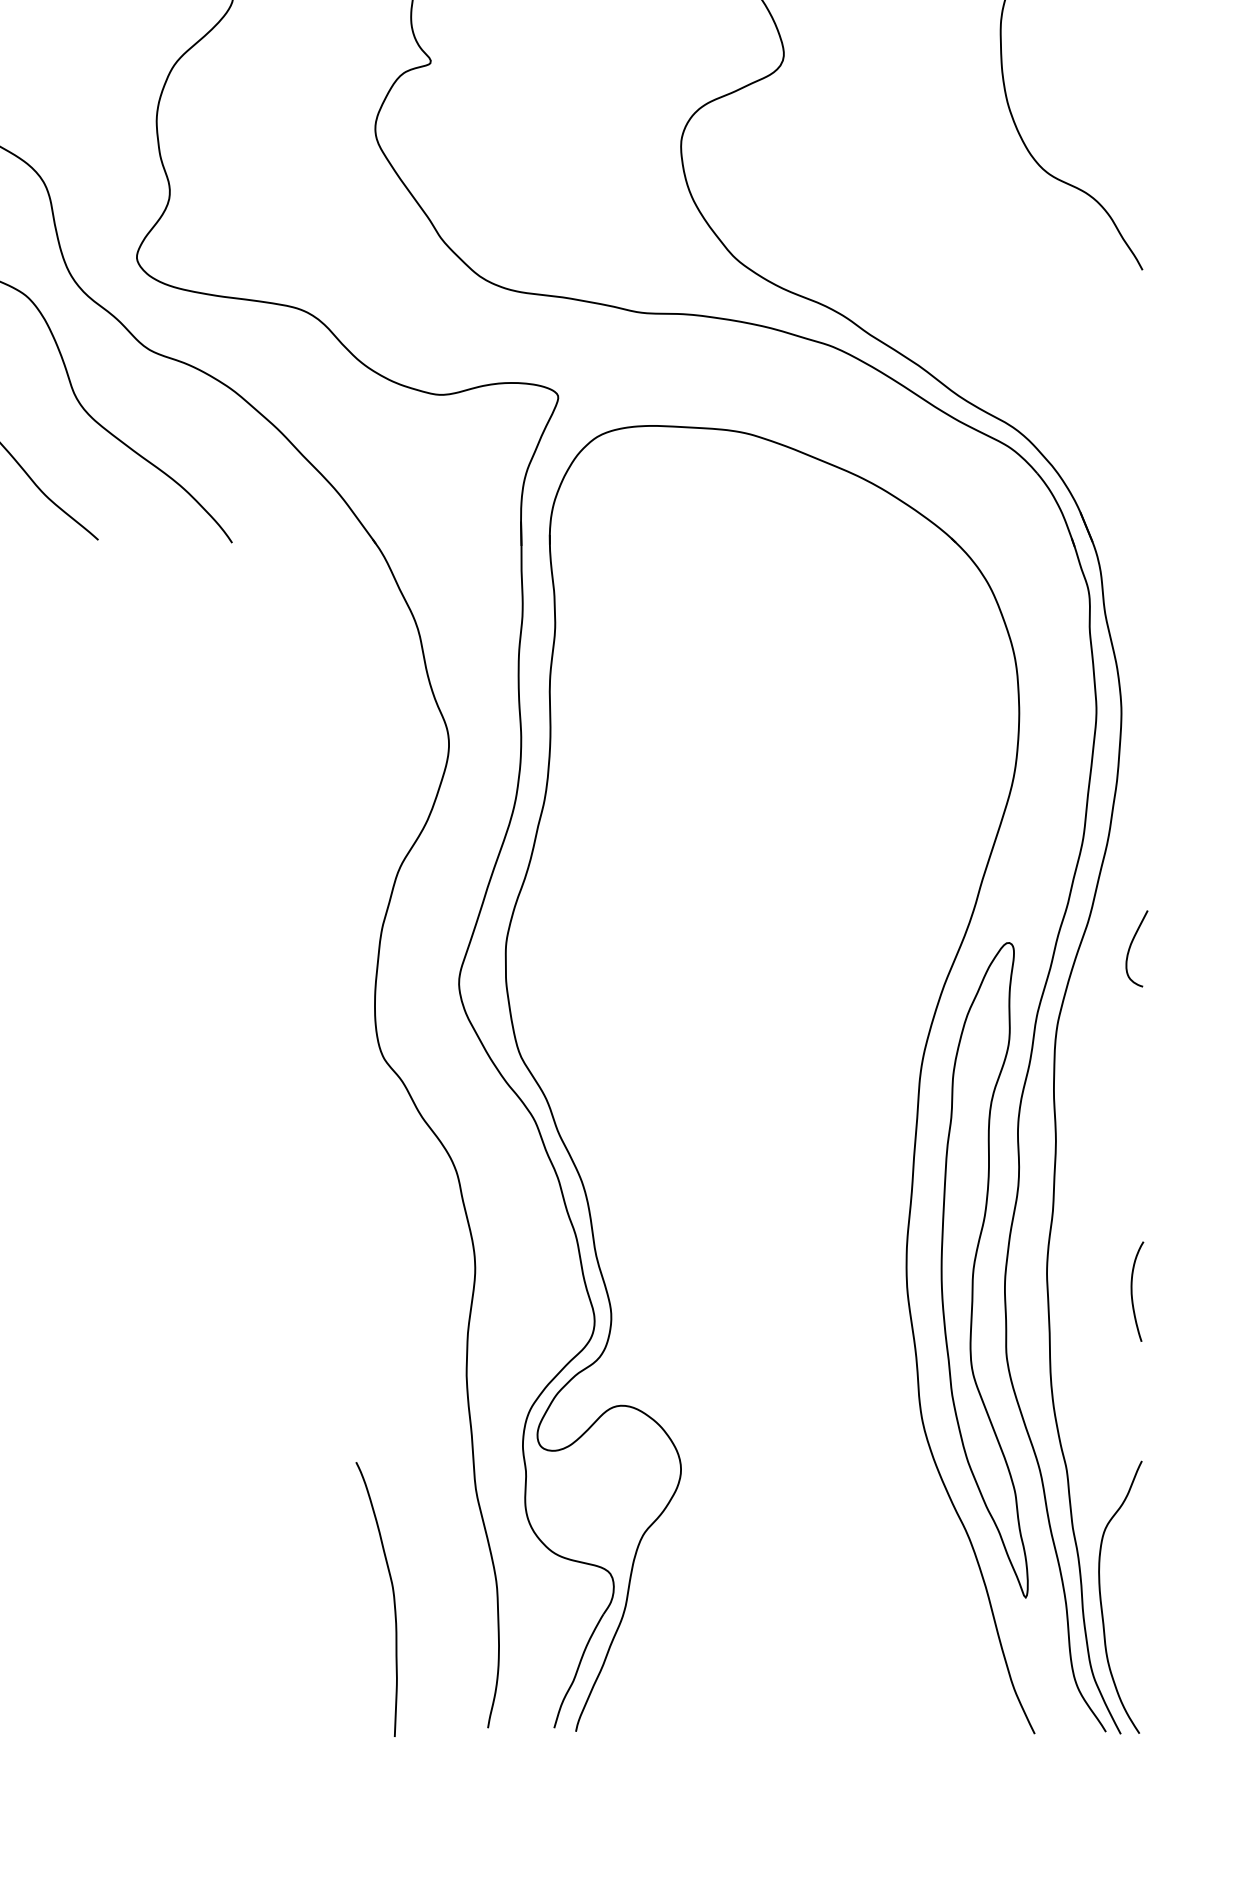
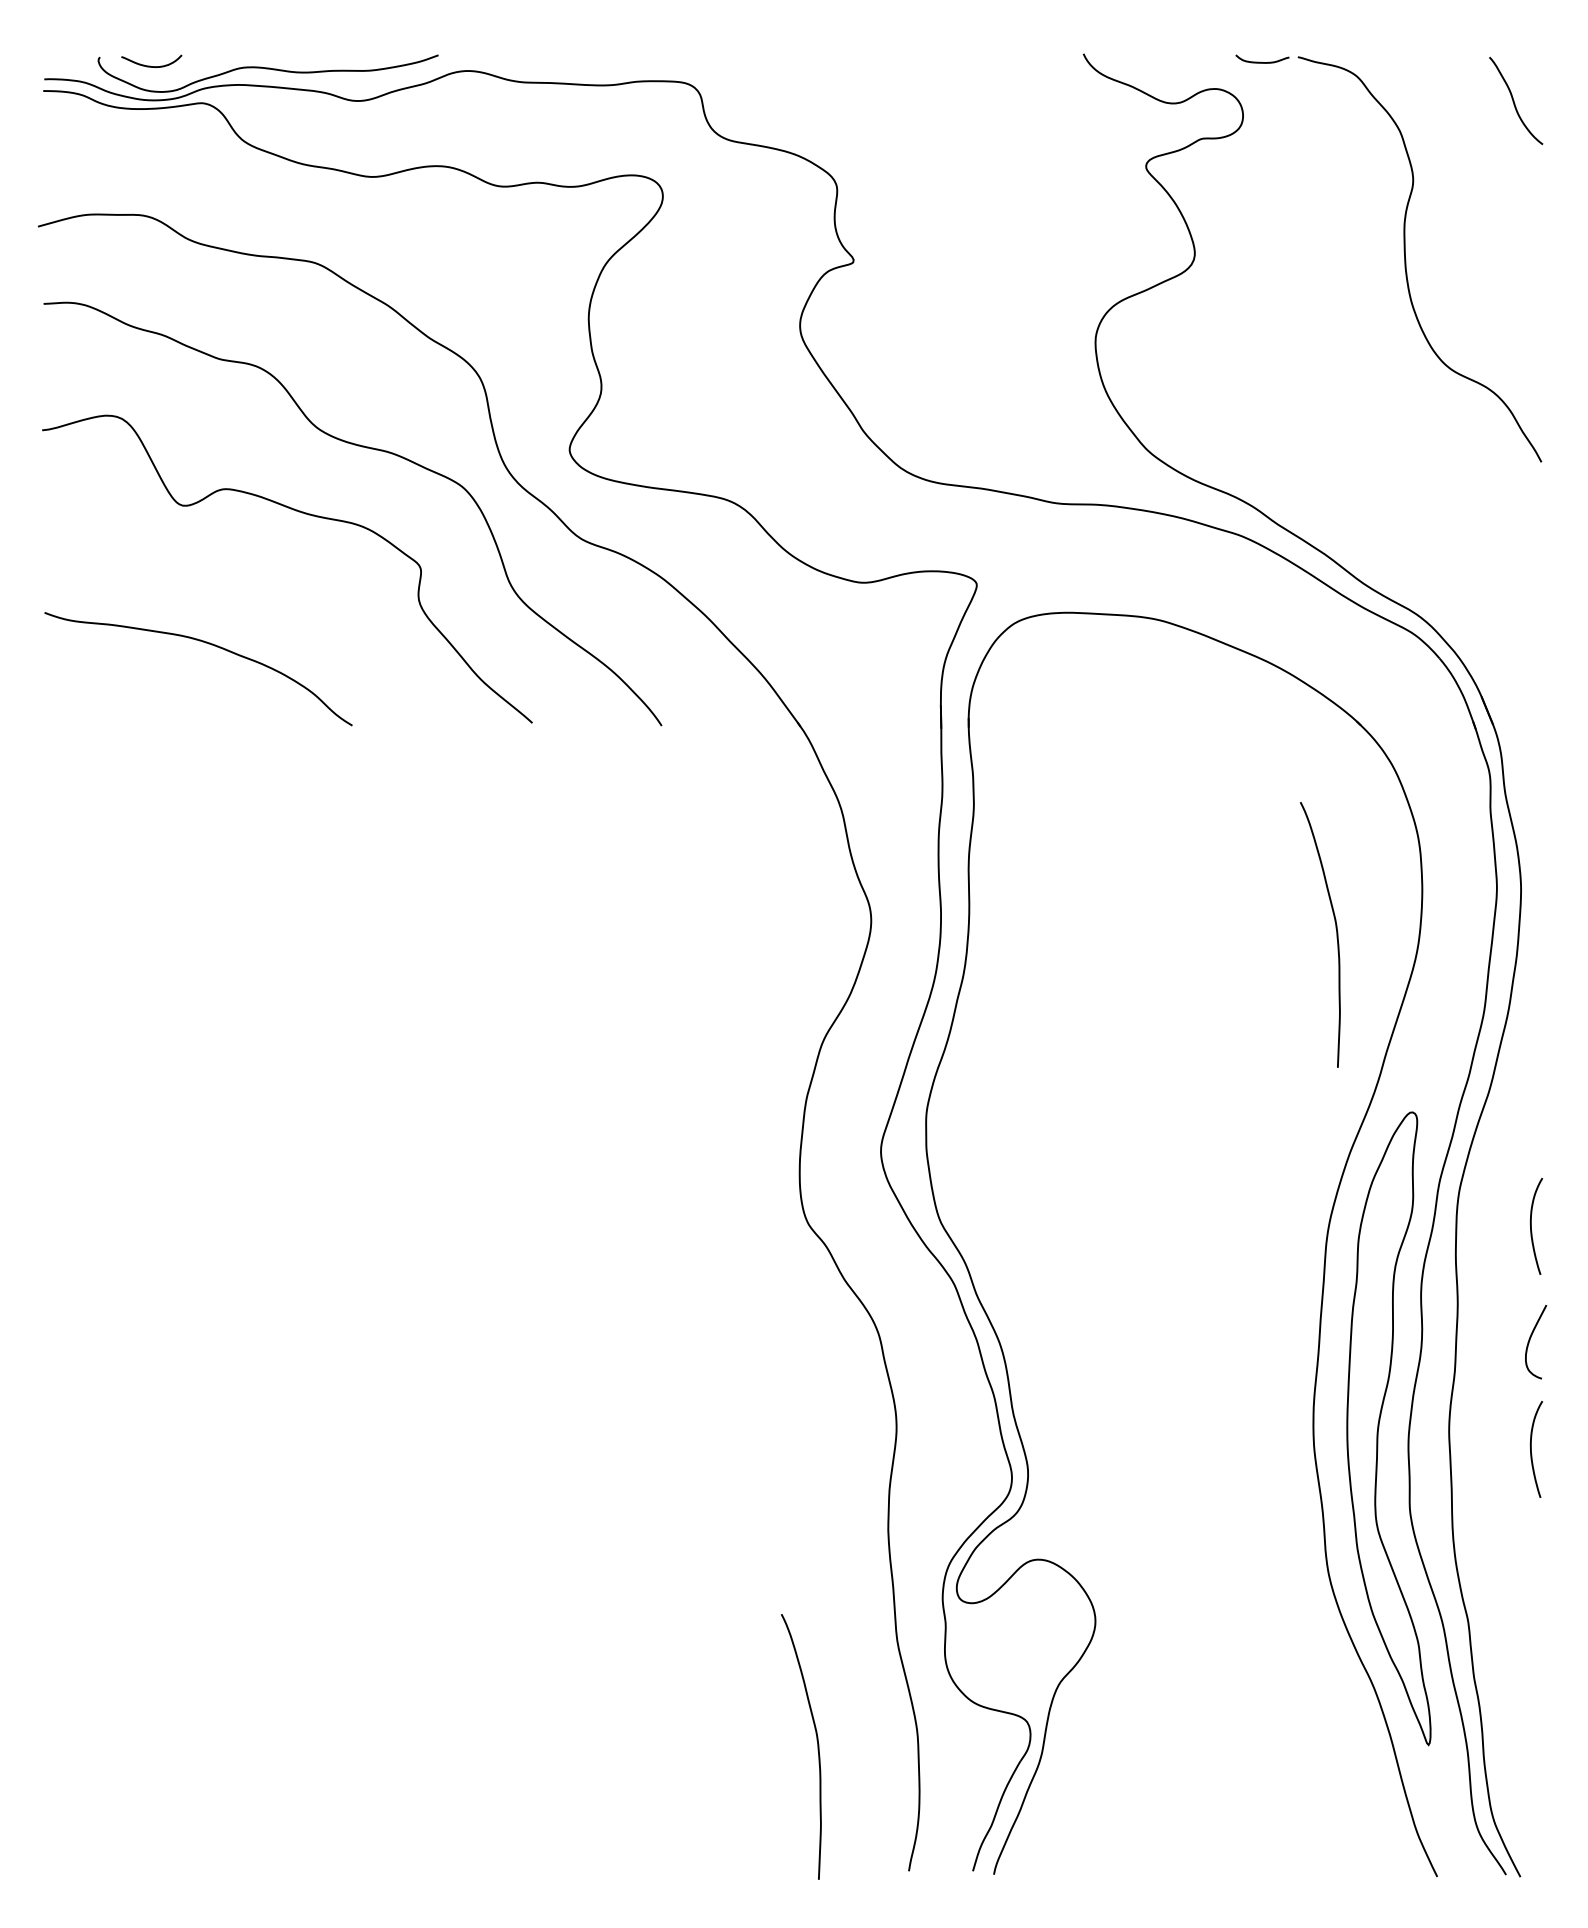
curve: (930, 758) -> (1336, 934), added
curve: (1131, 947) -> (1530, 1340), moved
curve: (1132, 1061) -> (1531, 1226), added
curve: (1102, 1602) -> (1502, 1749), removed

